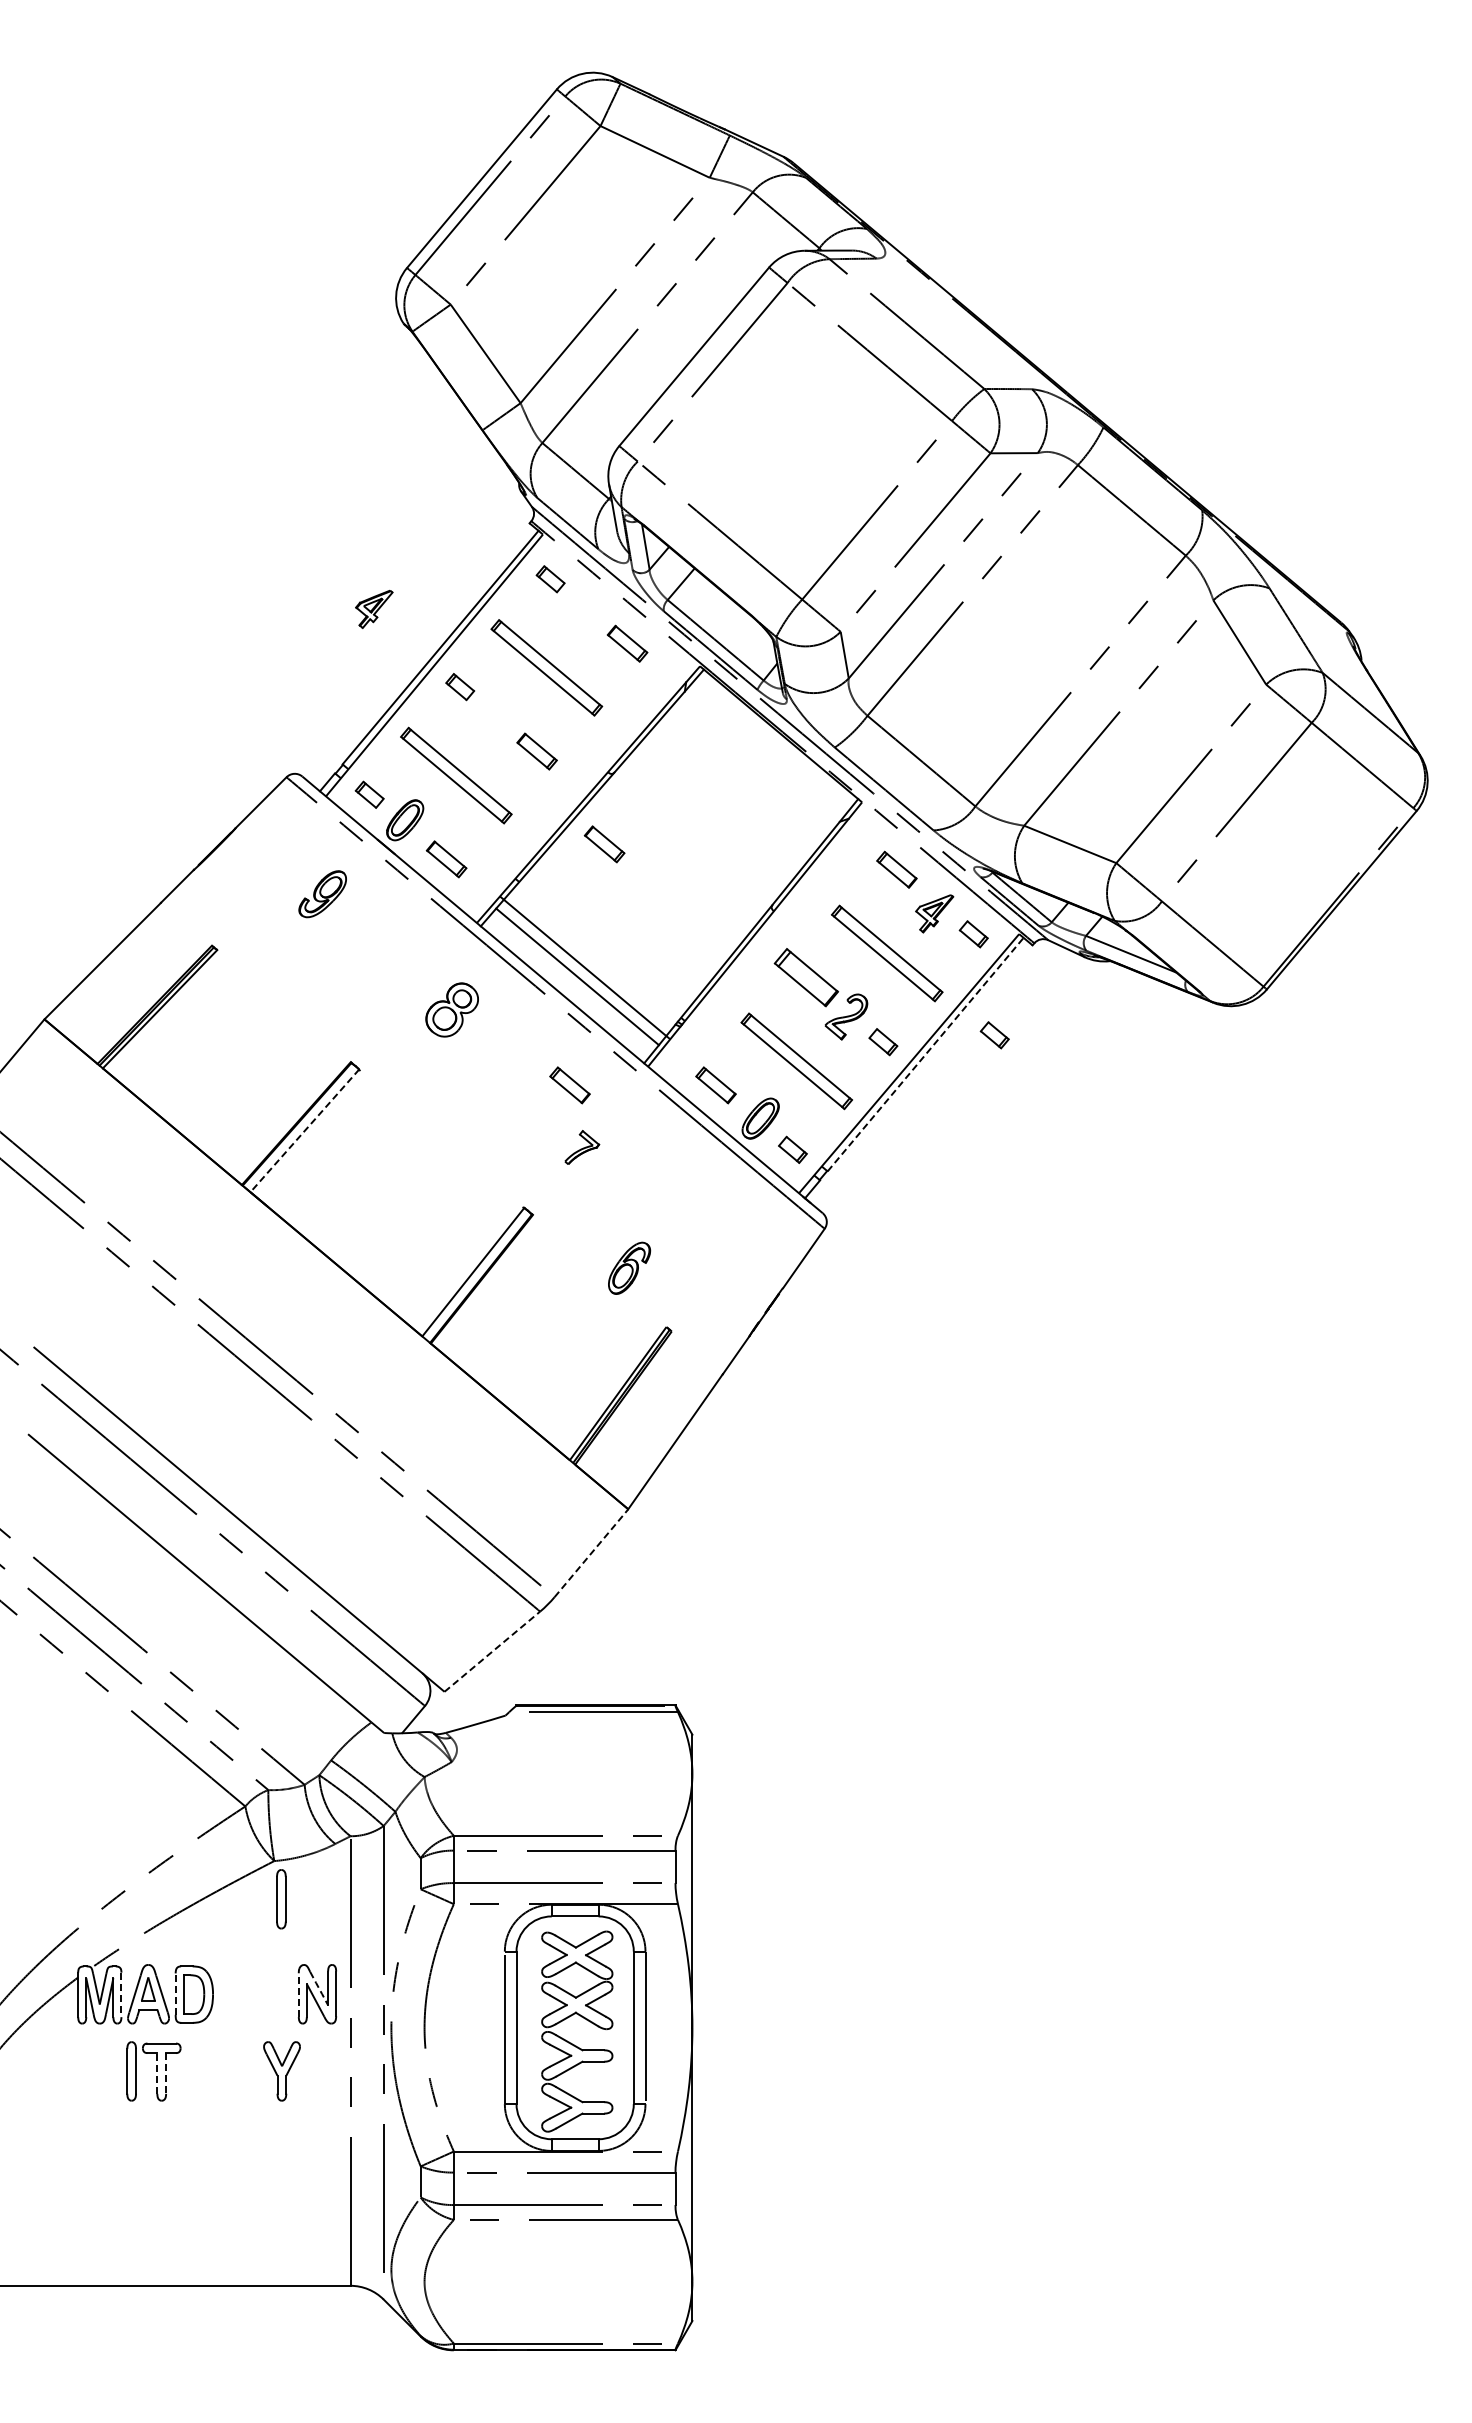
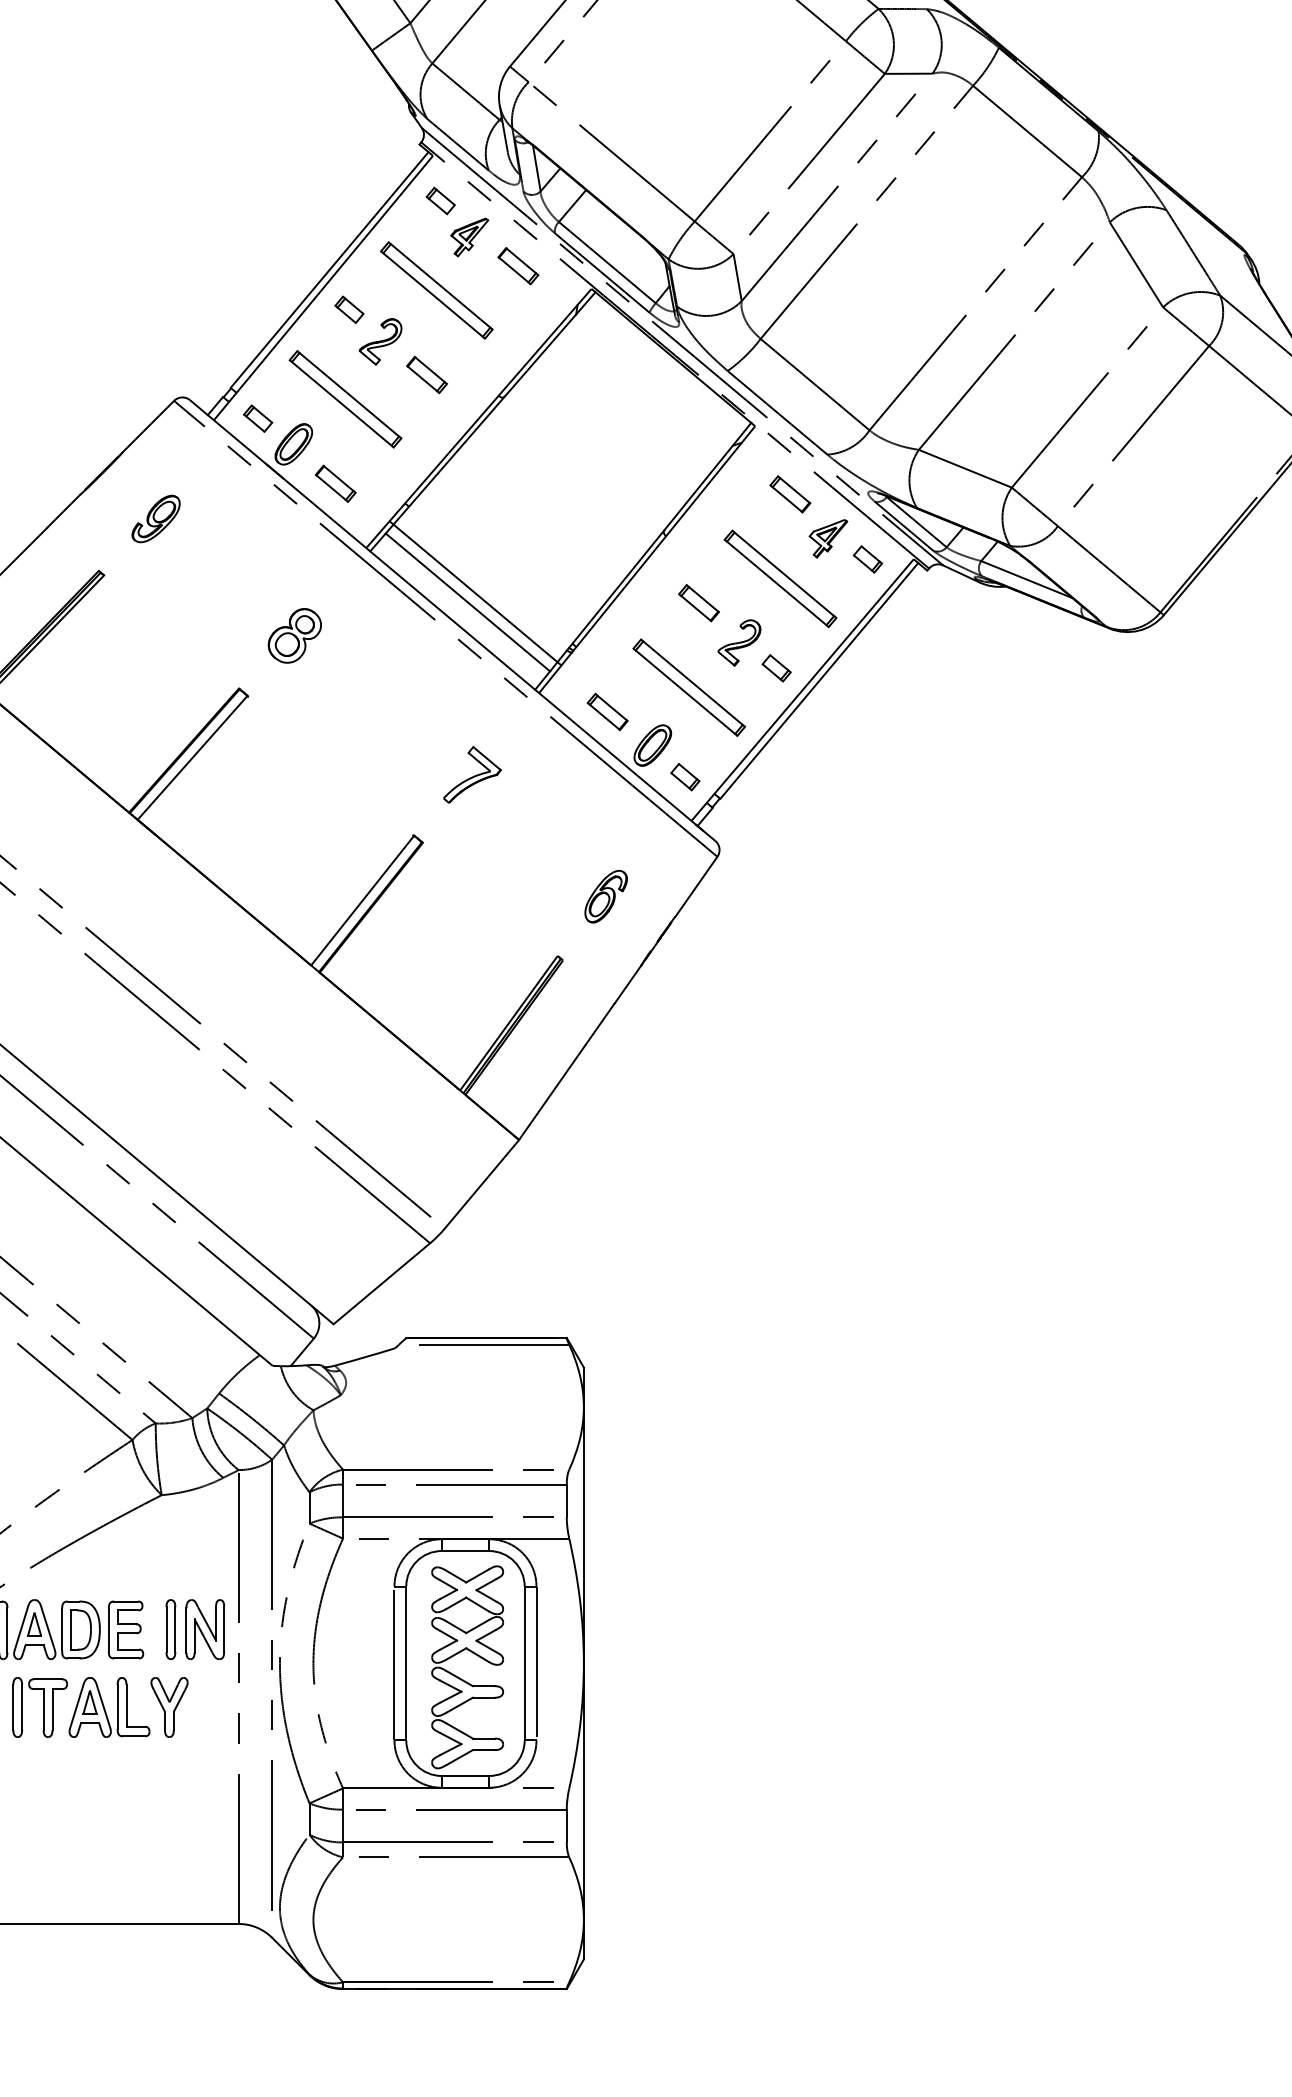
part: (374, 608) -> (469, 236), moved
part: (490, 718) -> (380, 341), added
part: (604, 844) -> (495, 468), removed
part: (322, 894) -> (155, 519), moved
part: (806, 977) -> (699, 603), size x0.62
part: (451, 1009) -> (294, 635), moved
part: (994, 1035) -> (888, 661), removed
line: (925, 1054) -> (819, 680), dashed -> solid
part: (569, 1085) -> (459, 712), removed
line: (304, 1131) -> (192, 758), dashed -> solid
part: (582, 1147) -> (472, 774), size x1.67
part: (629, 1267) -> (606, 895), moved
line: (591, 1552) -> (481, 1183), dashed -> solid
line: (492, 1651) -> (382, 1283), dashed -> solid
part: (281, 1899) -> (171, 1629), moved
line: (319, 1988) -> (207, 1623), dashed -> solid
line: (175, 1994) -> (61, 1629), dashed -> solid
part: (238, 1994) -> (125, 1629), added
line: (121, 1995) -> (7, 1630), dashed -> solid
line: (298, 1995) -> (186, 1630), dashed -> solid
part: (222, 2071) -> (109, 1707), added
line: (157, 2072) -> (43, 1708), dashed -> solid
line: (166, 2073) -> (52, 1709), dashed -> solid

